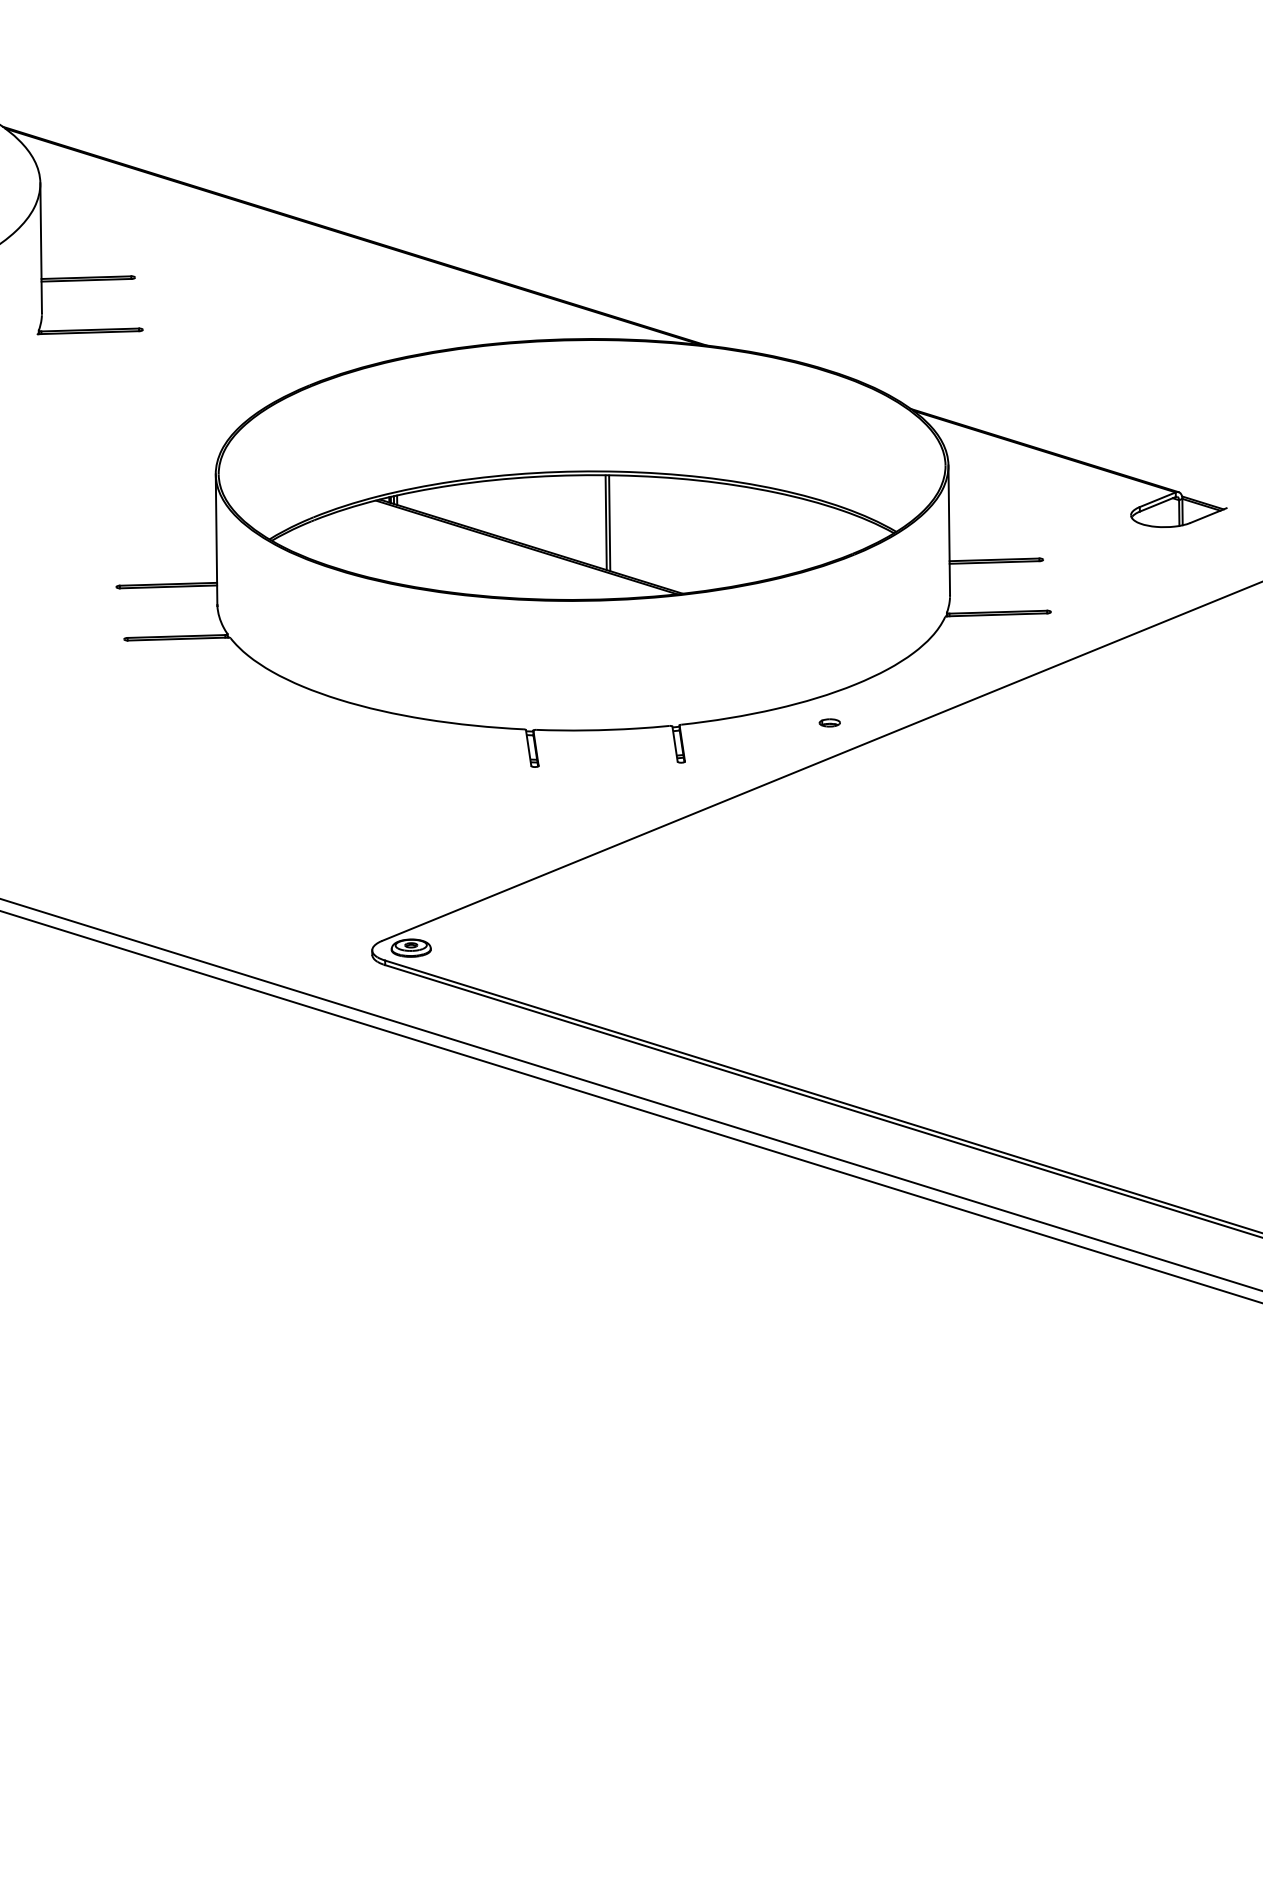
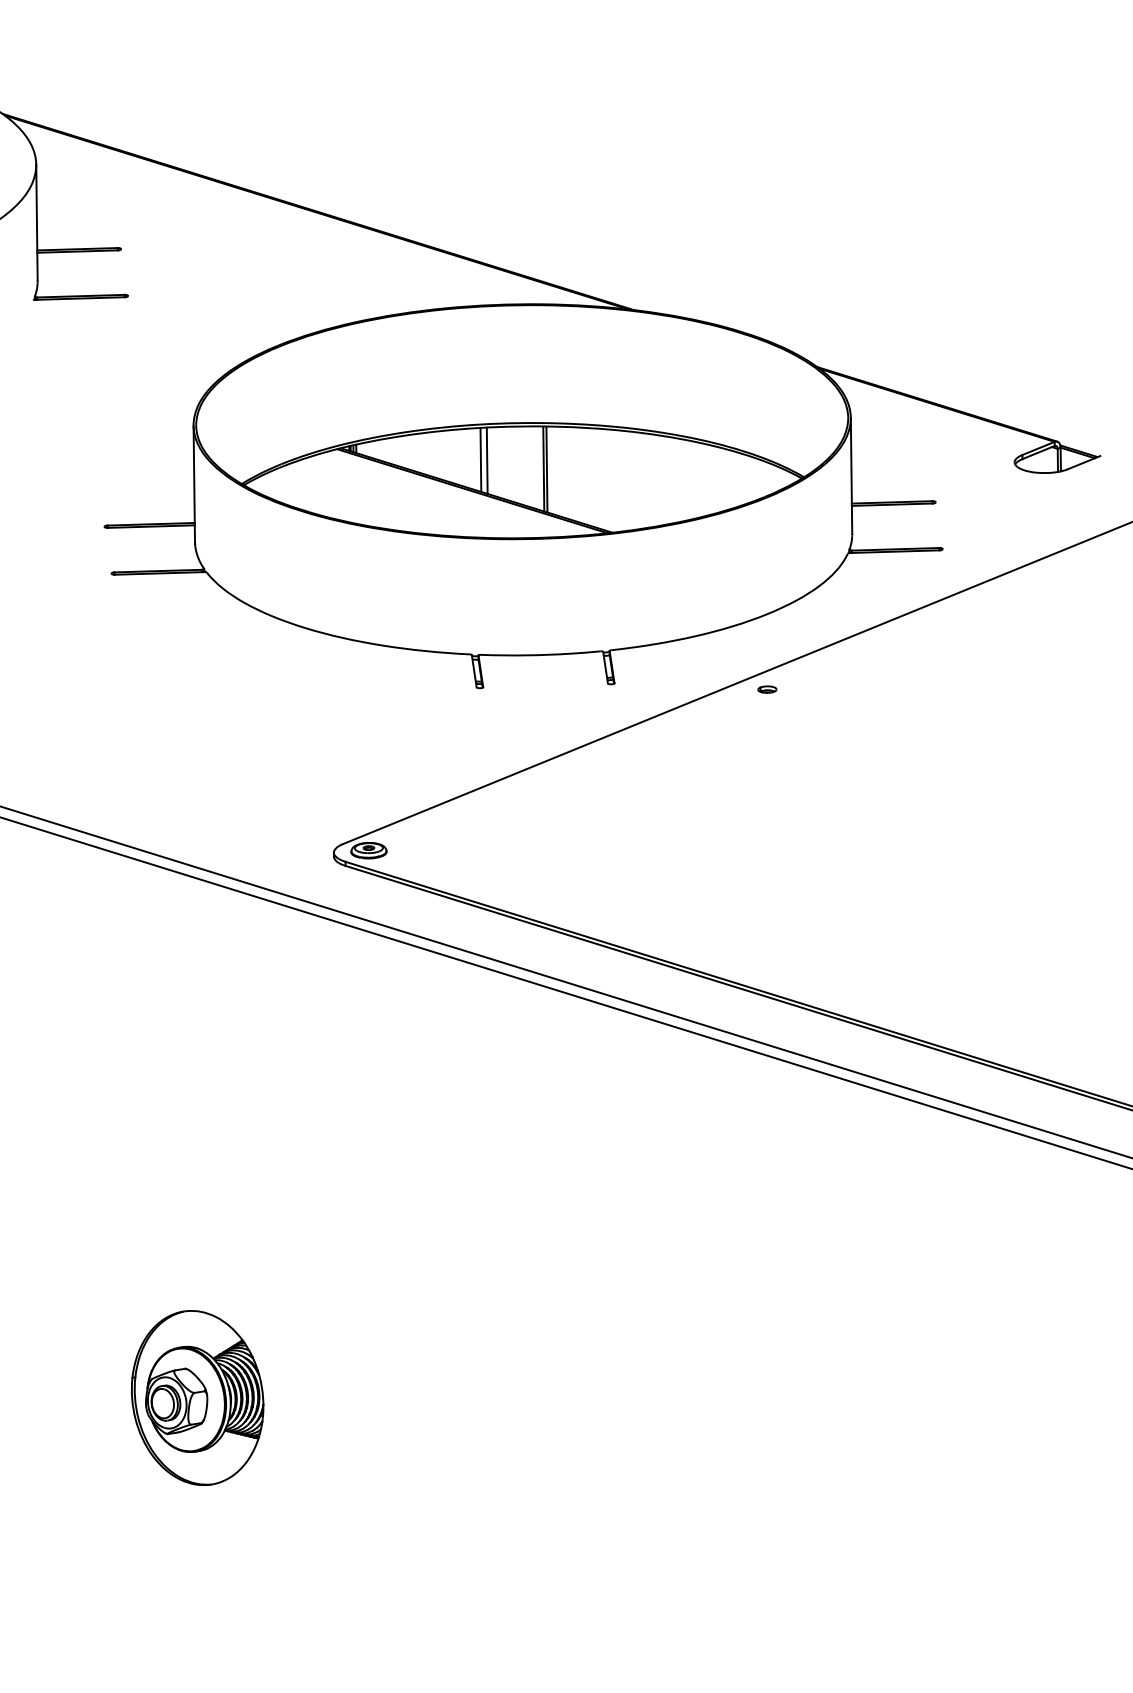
line: (535, 512) -> (480, 459), added
line: (542, 513) -> (486, 460), added
part: (829, 722) -> (767, 689), moved
part: (220, 1557) -> (197, 1397), added

